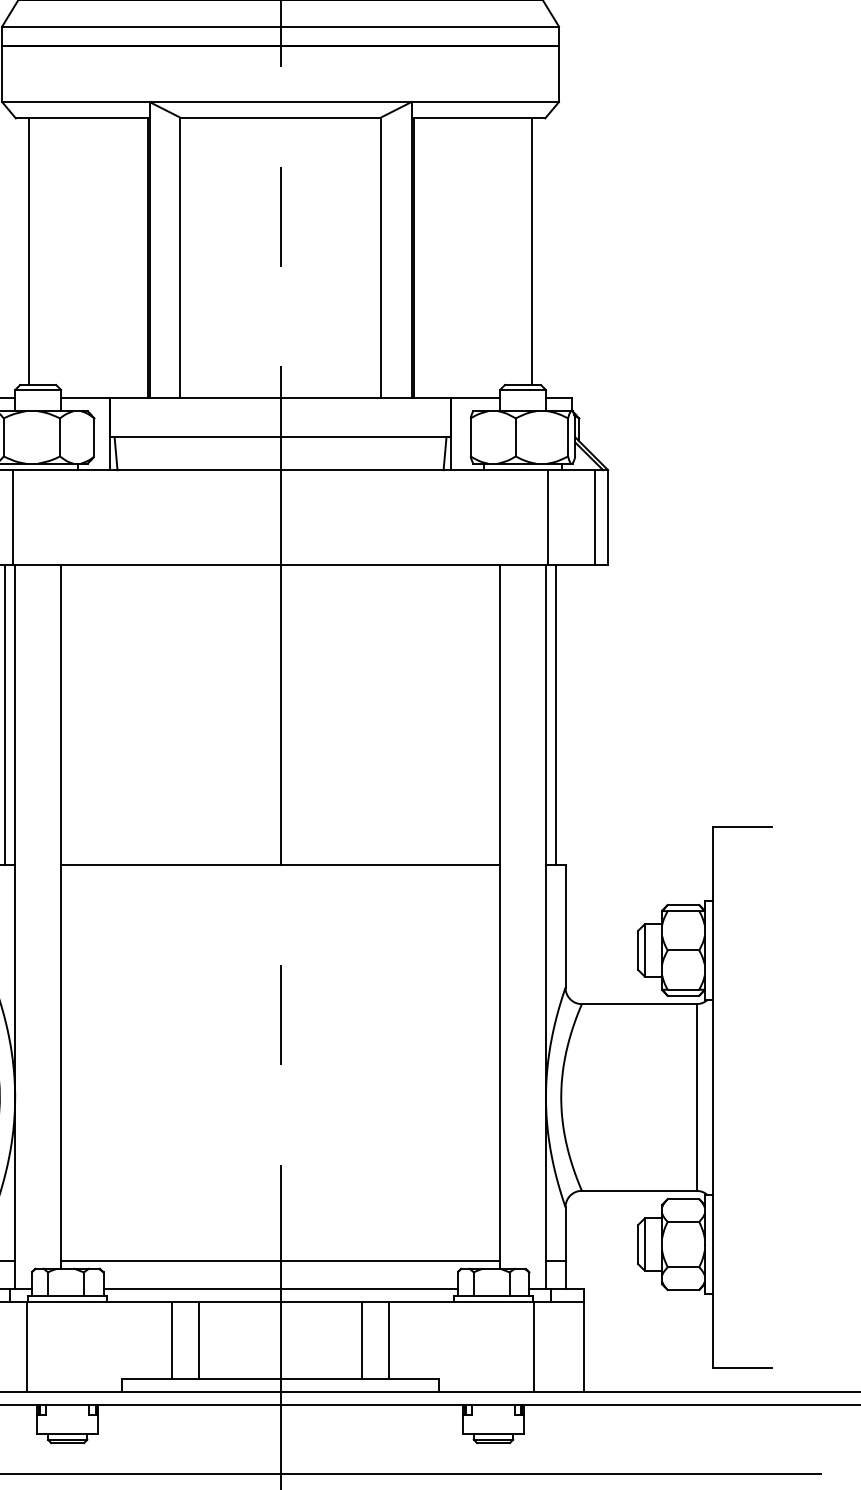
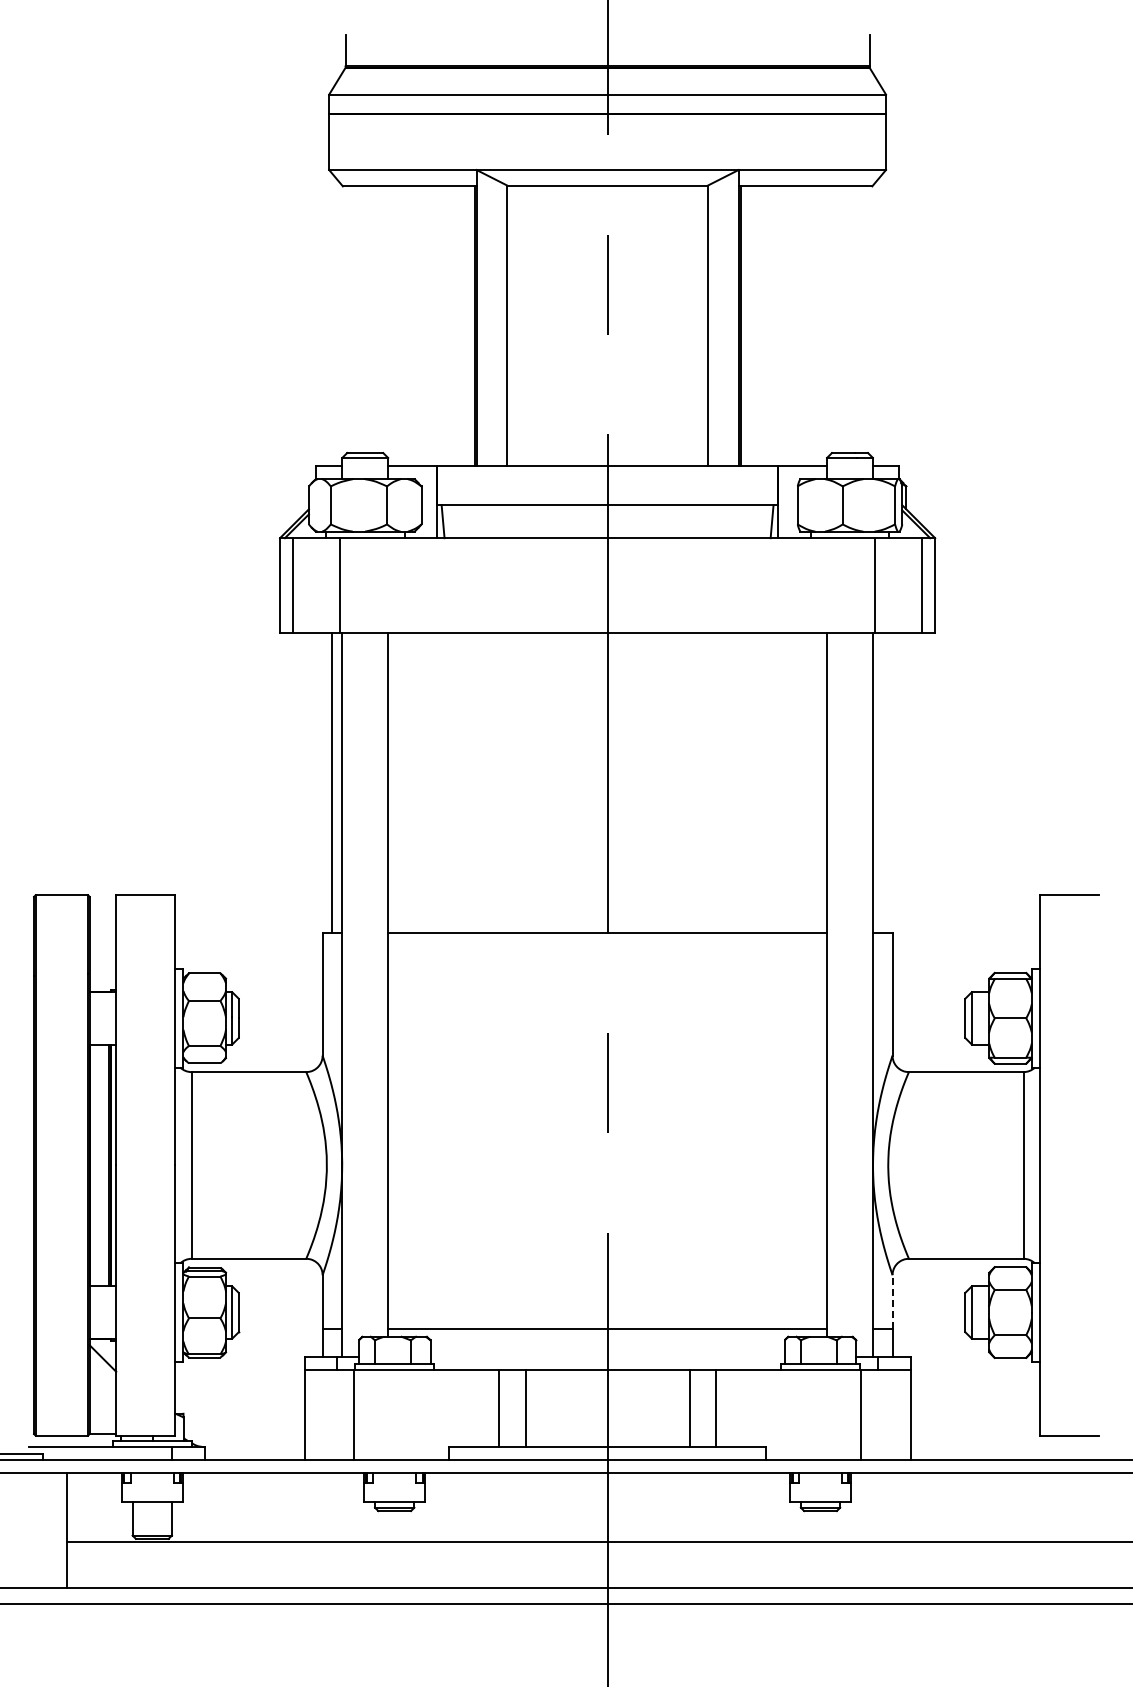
line: (29, 251) -> (356, 319), removed
line: (531, 251) -> (858, 319), removed
line: (555, 714) -> (882, 782), removed
line: (565, 1233) -> (892, 1301), solid -> dashed
line: (280, 1289) -> (607, 1357), removed

